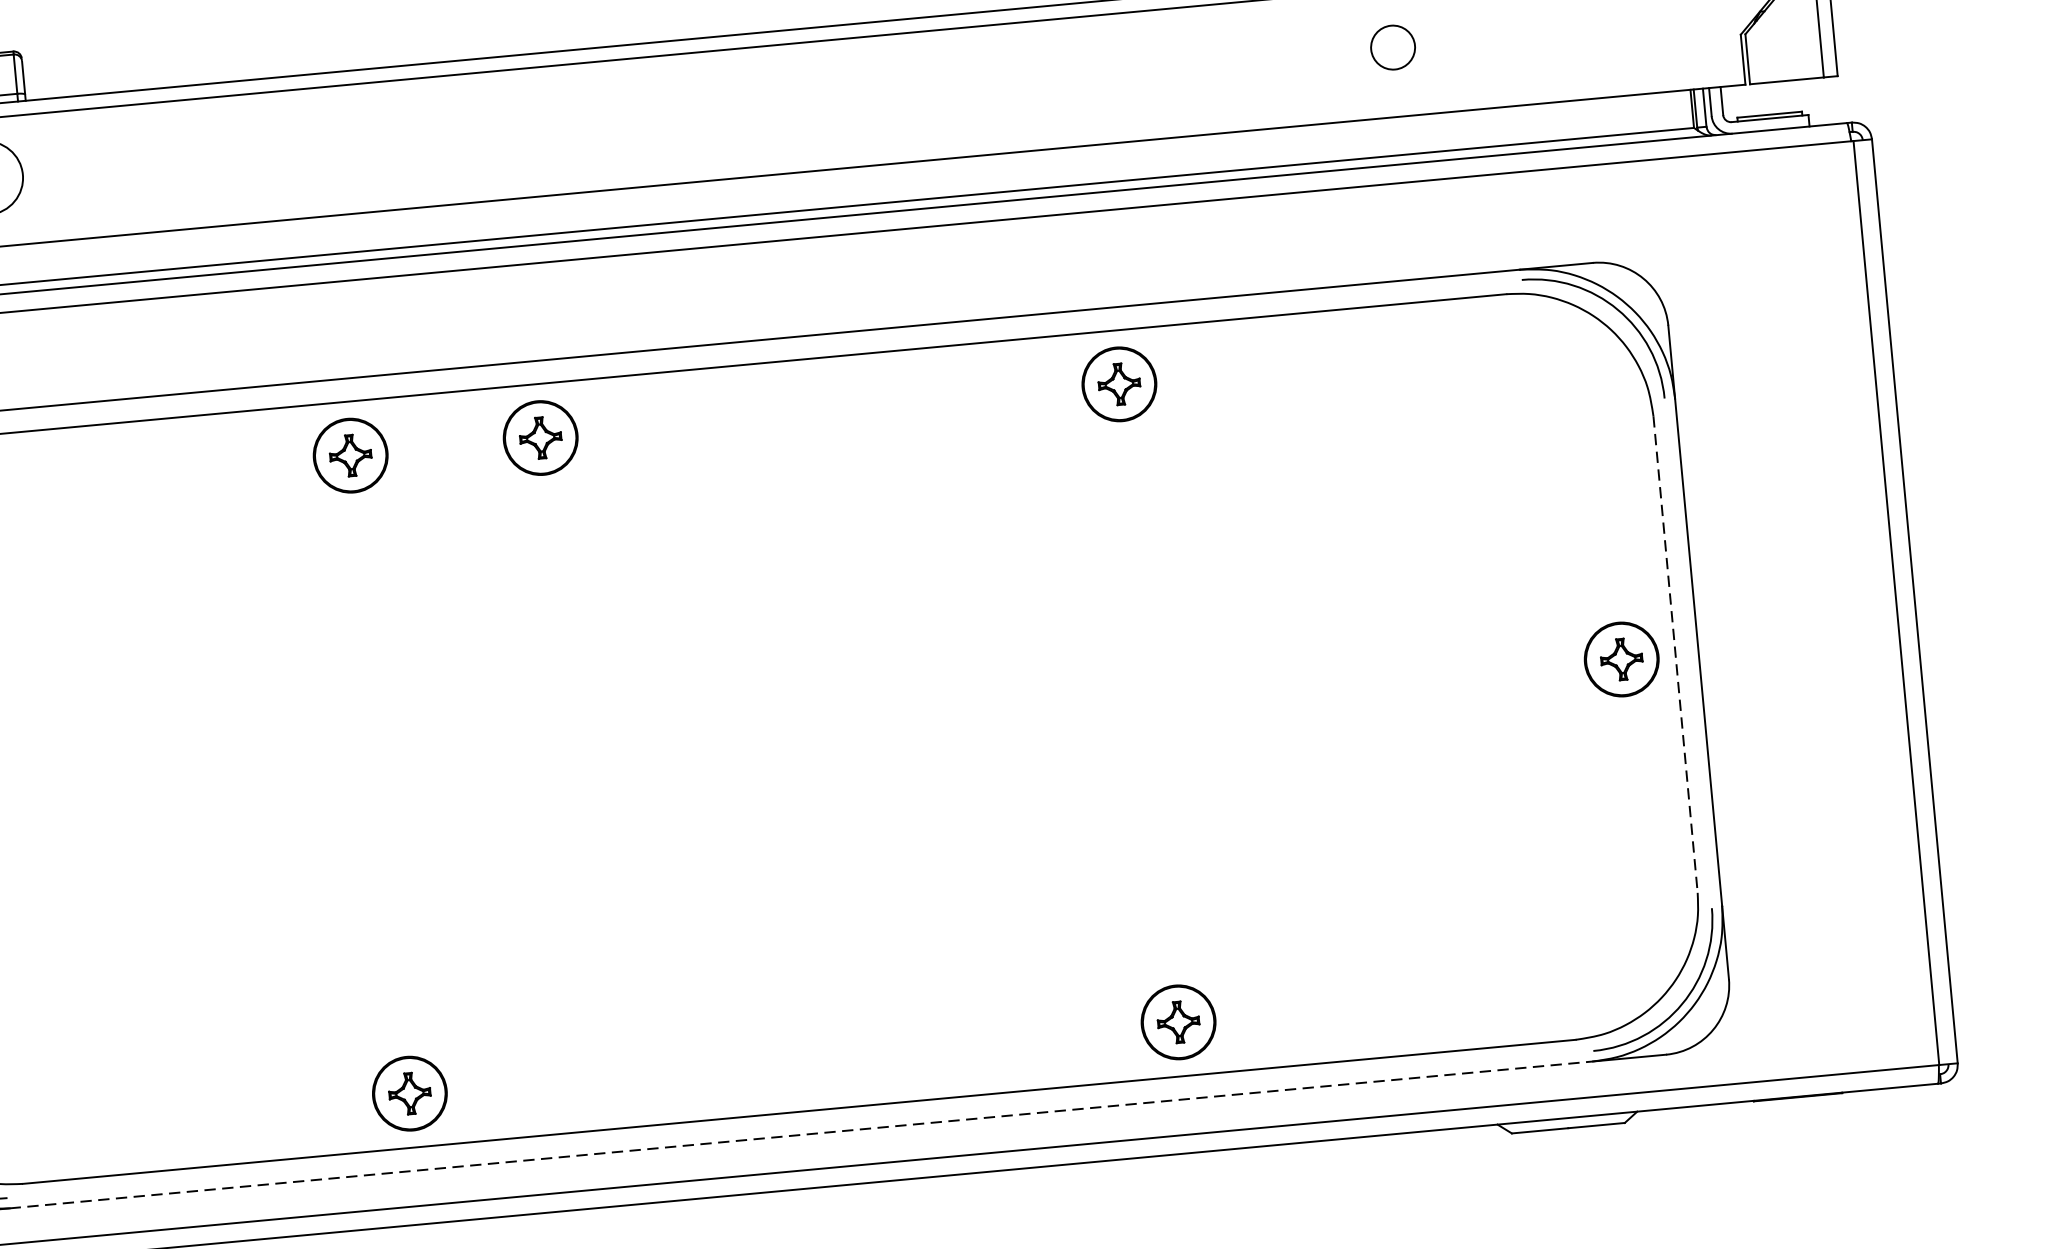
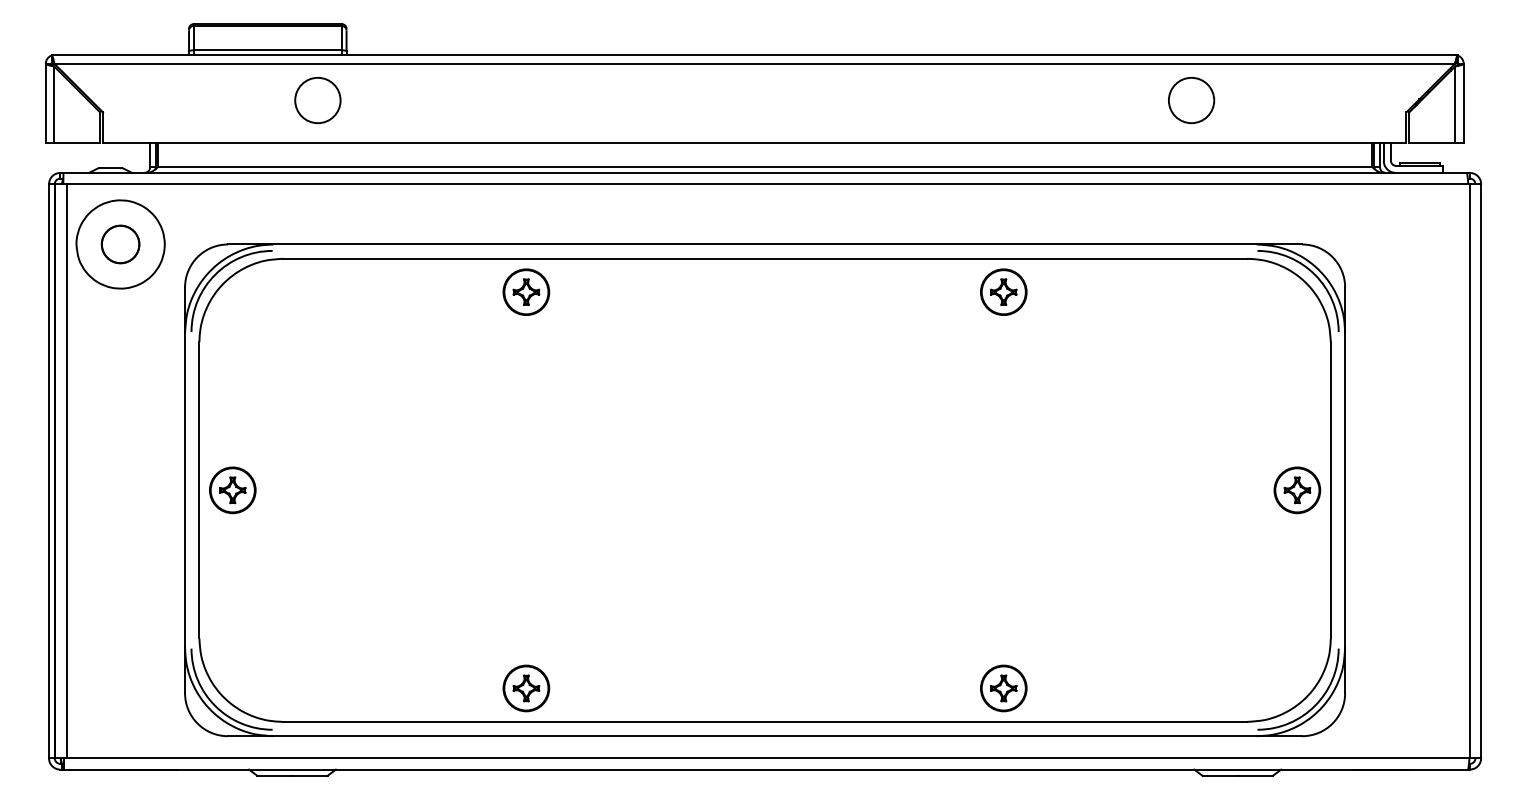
circle: (1393, 47) -> (1191, 100), size x1.67
part: (540, 436) -> (644, 291), removed
line: (1675, 654) -> (1330, 490), dashed -> solid
line: (802, 1135) -> (765, 736), dashed -> solid

